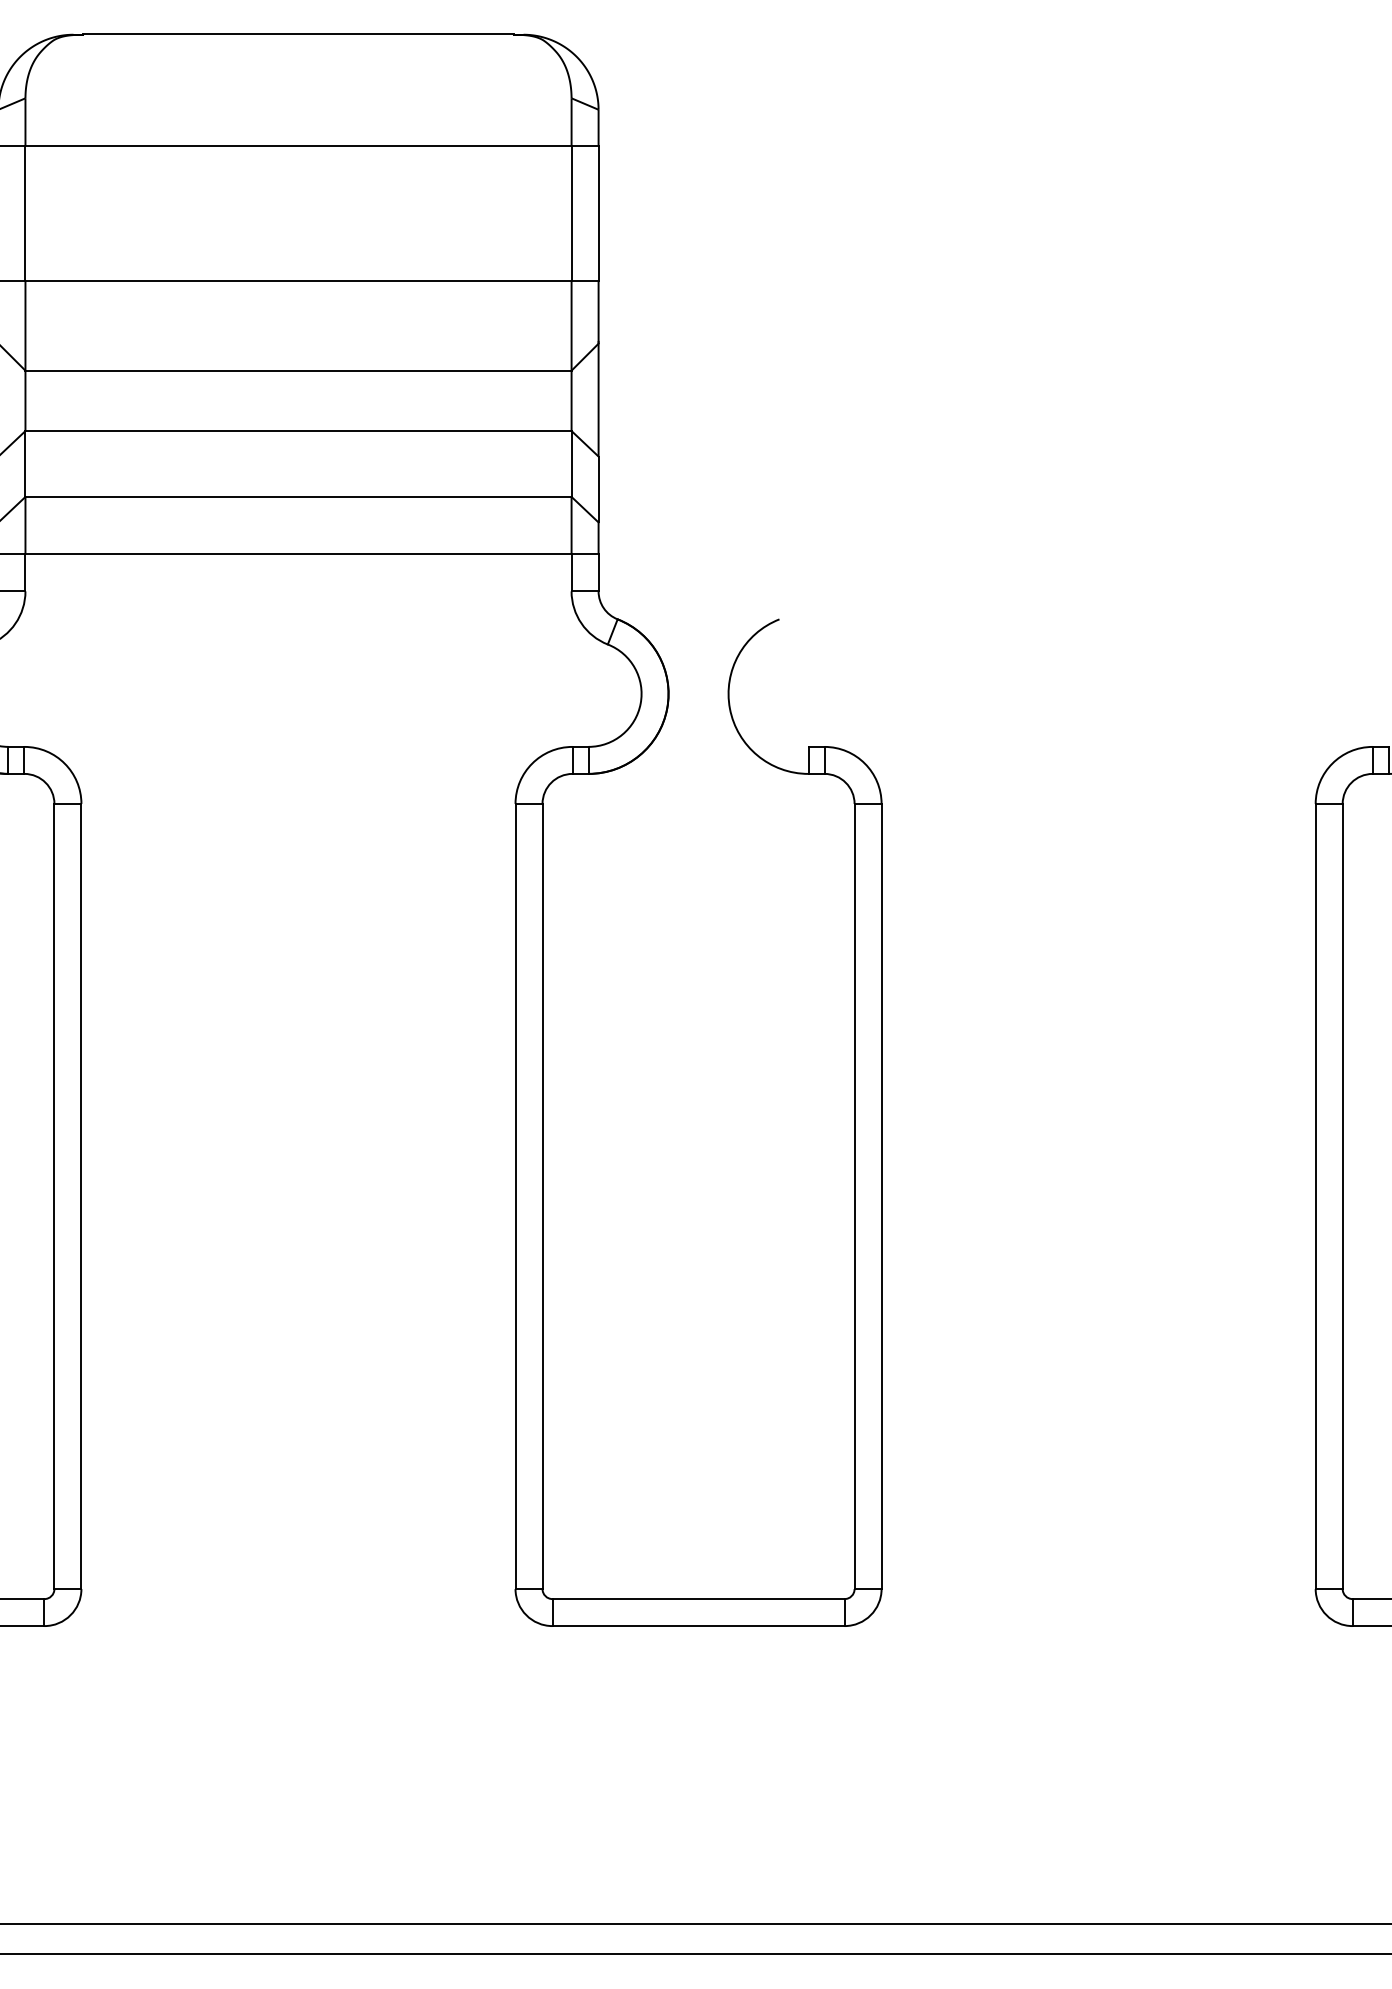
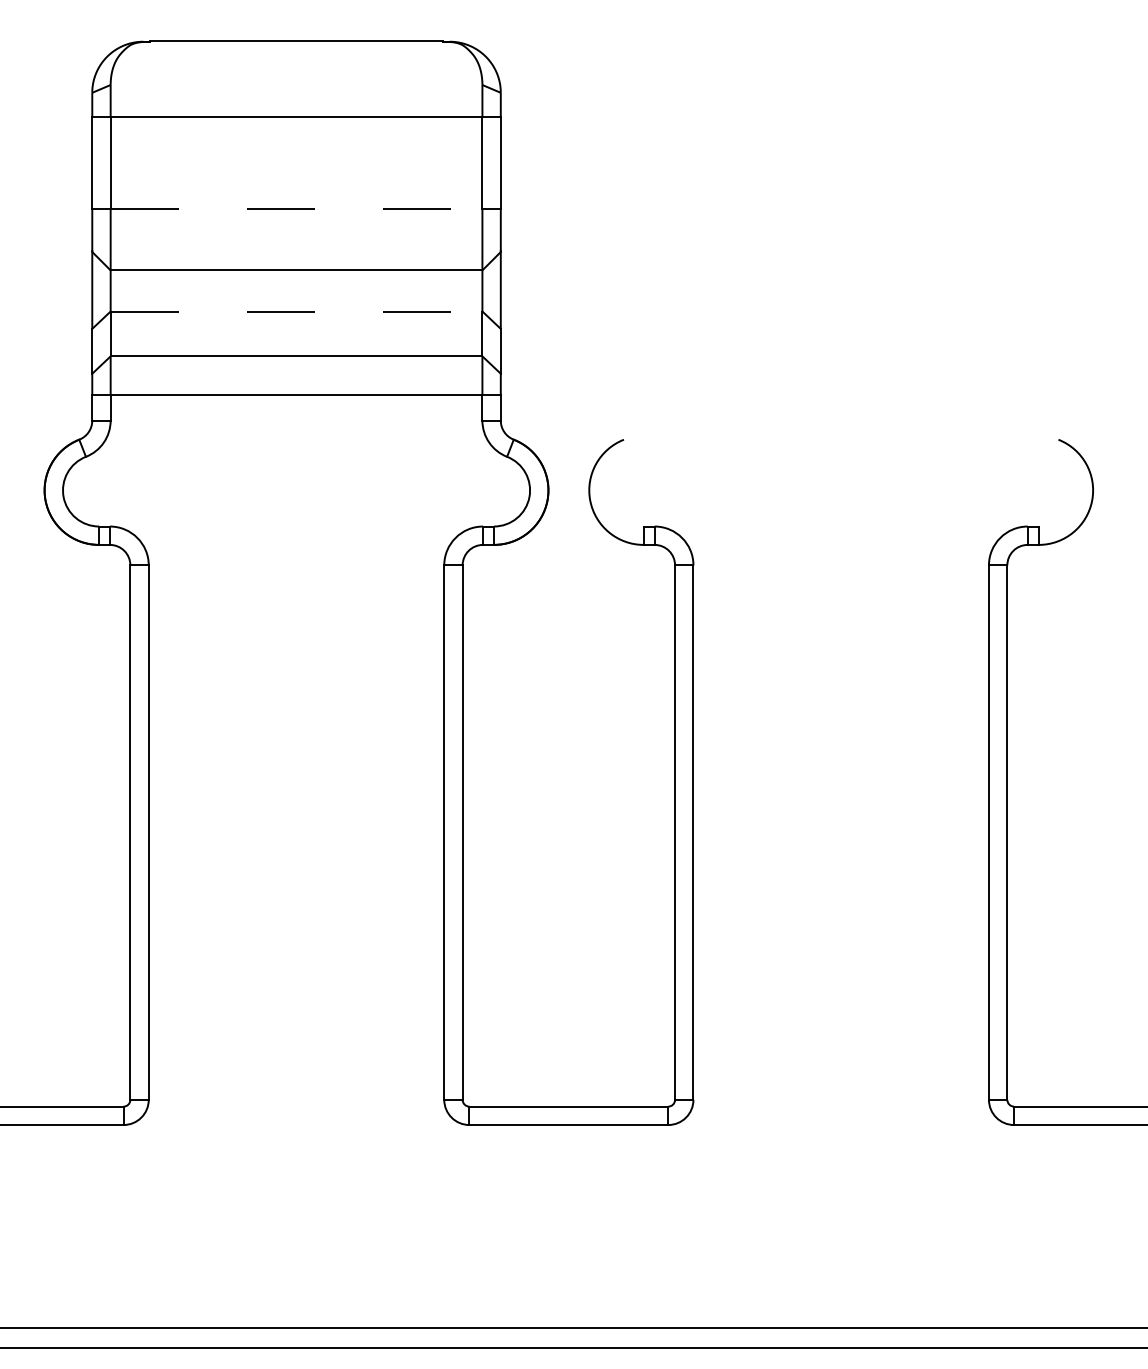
line: (298, 281) -> (296, 209), solid -> dashed
line: (298, 431) -> (296, 311), solid -> dashed

